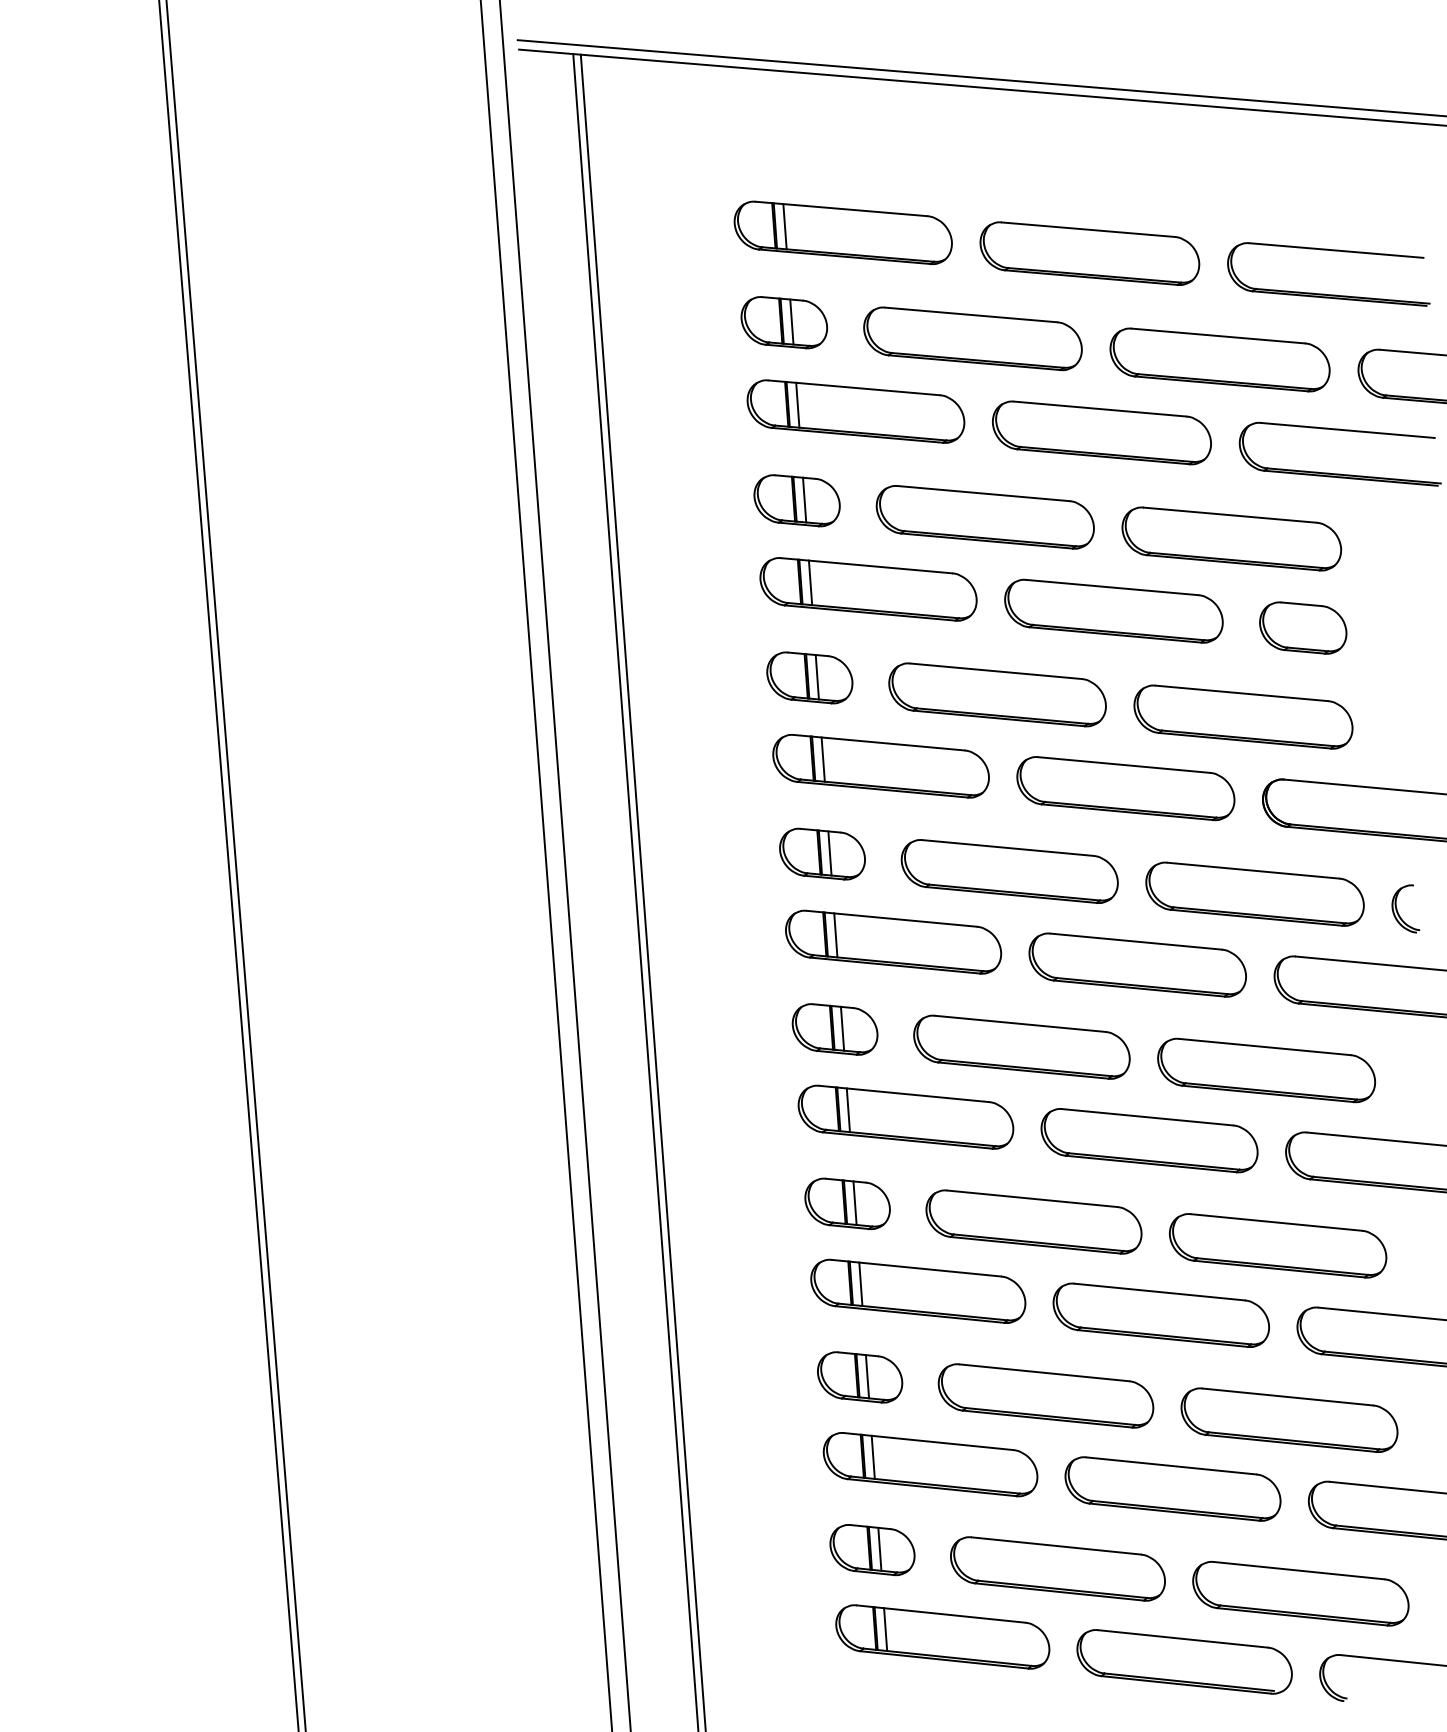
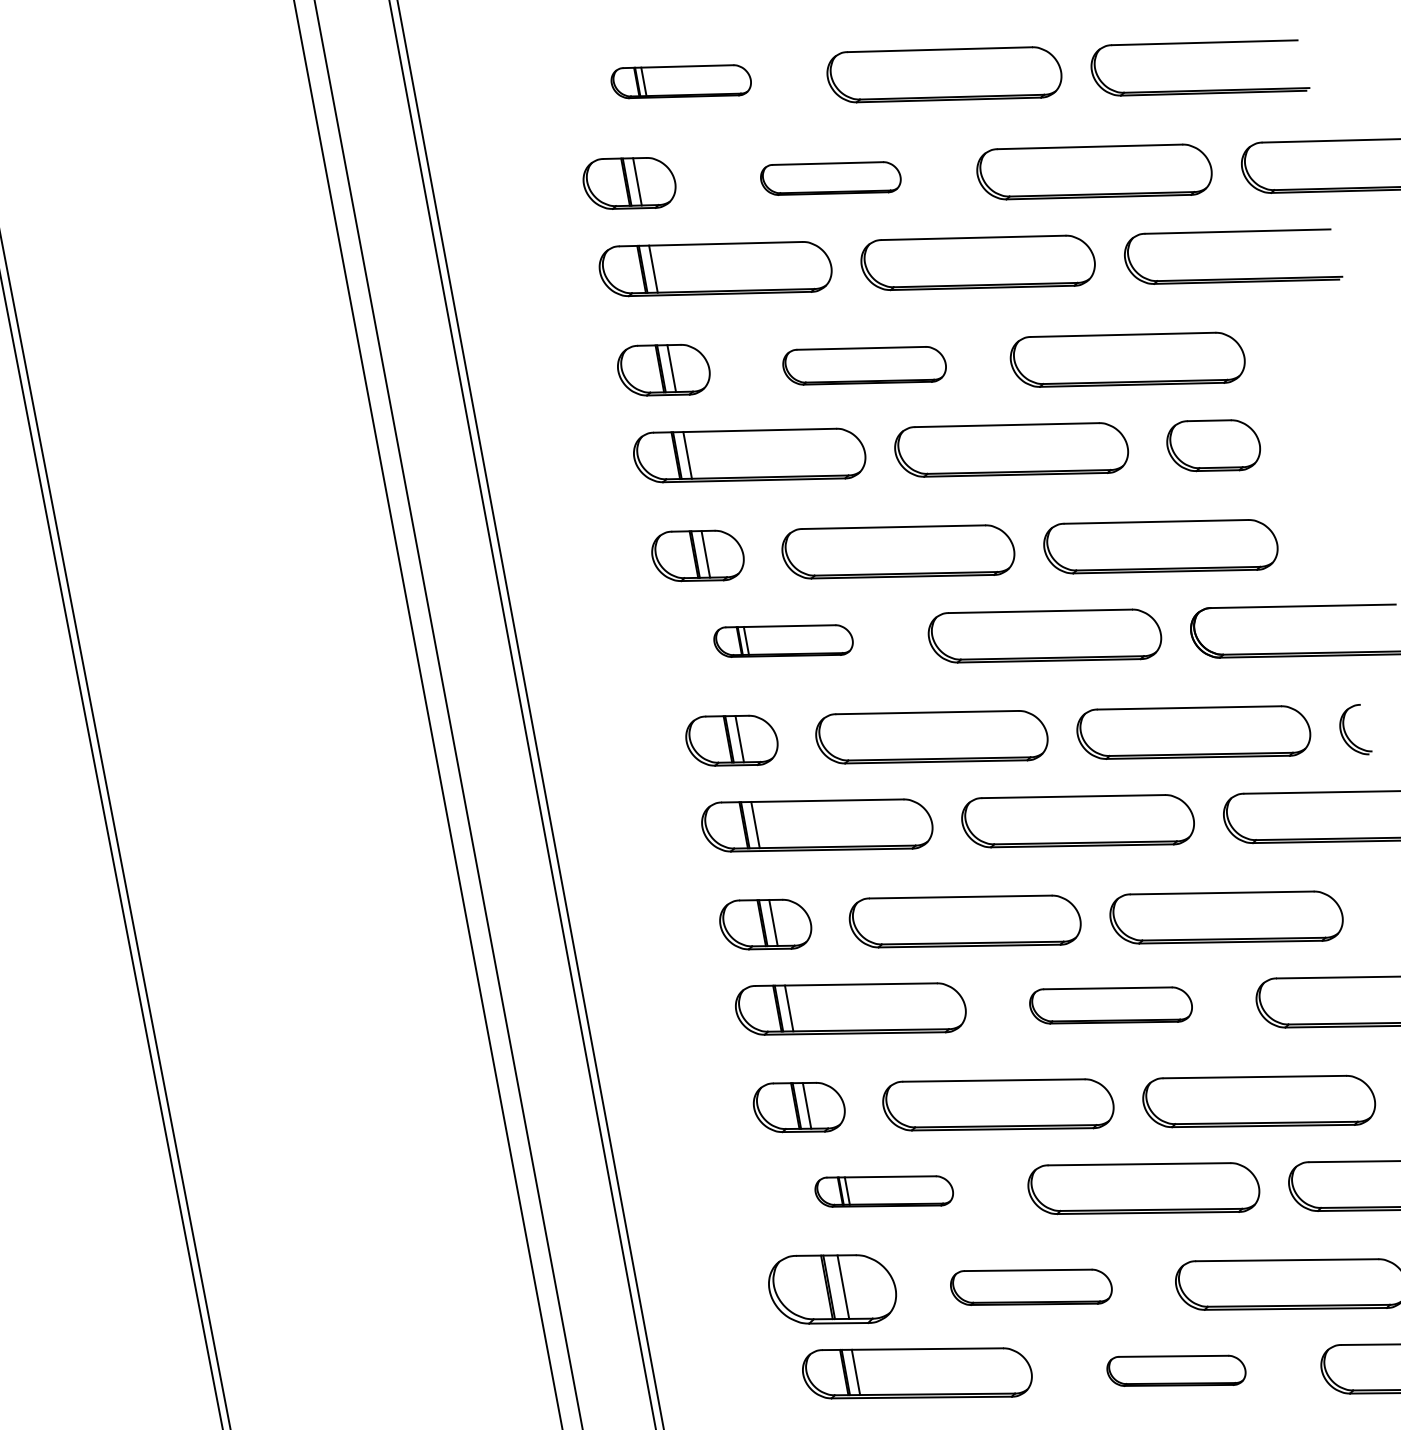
part: (842, 232) -> (680, 81), size x0.6
part: (972, 338) -> (830, 178), size x0.6
part: (984, 517) -> (863, 366), size x0.7
part: (880, 766) -> (783, 641), size x0.6
part: (1149, 1140) -> (1110, 1005), size x0.7
part: (918, 1290) -> (884, 1190), size x0.6
part: (860, 1377) -> (833, 1289), size x1.4
part: (1045, 1395) -> (1030, 1286), size x0.7
part: (1172, 1488) -> (1175, 1370), size x0.6

